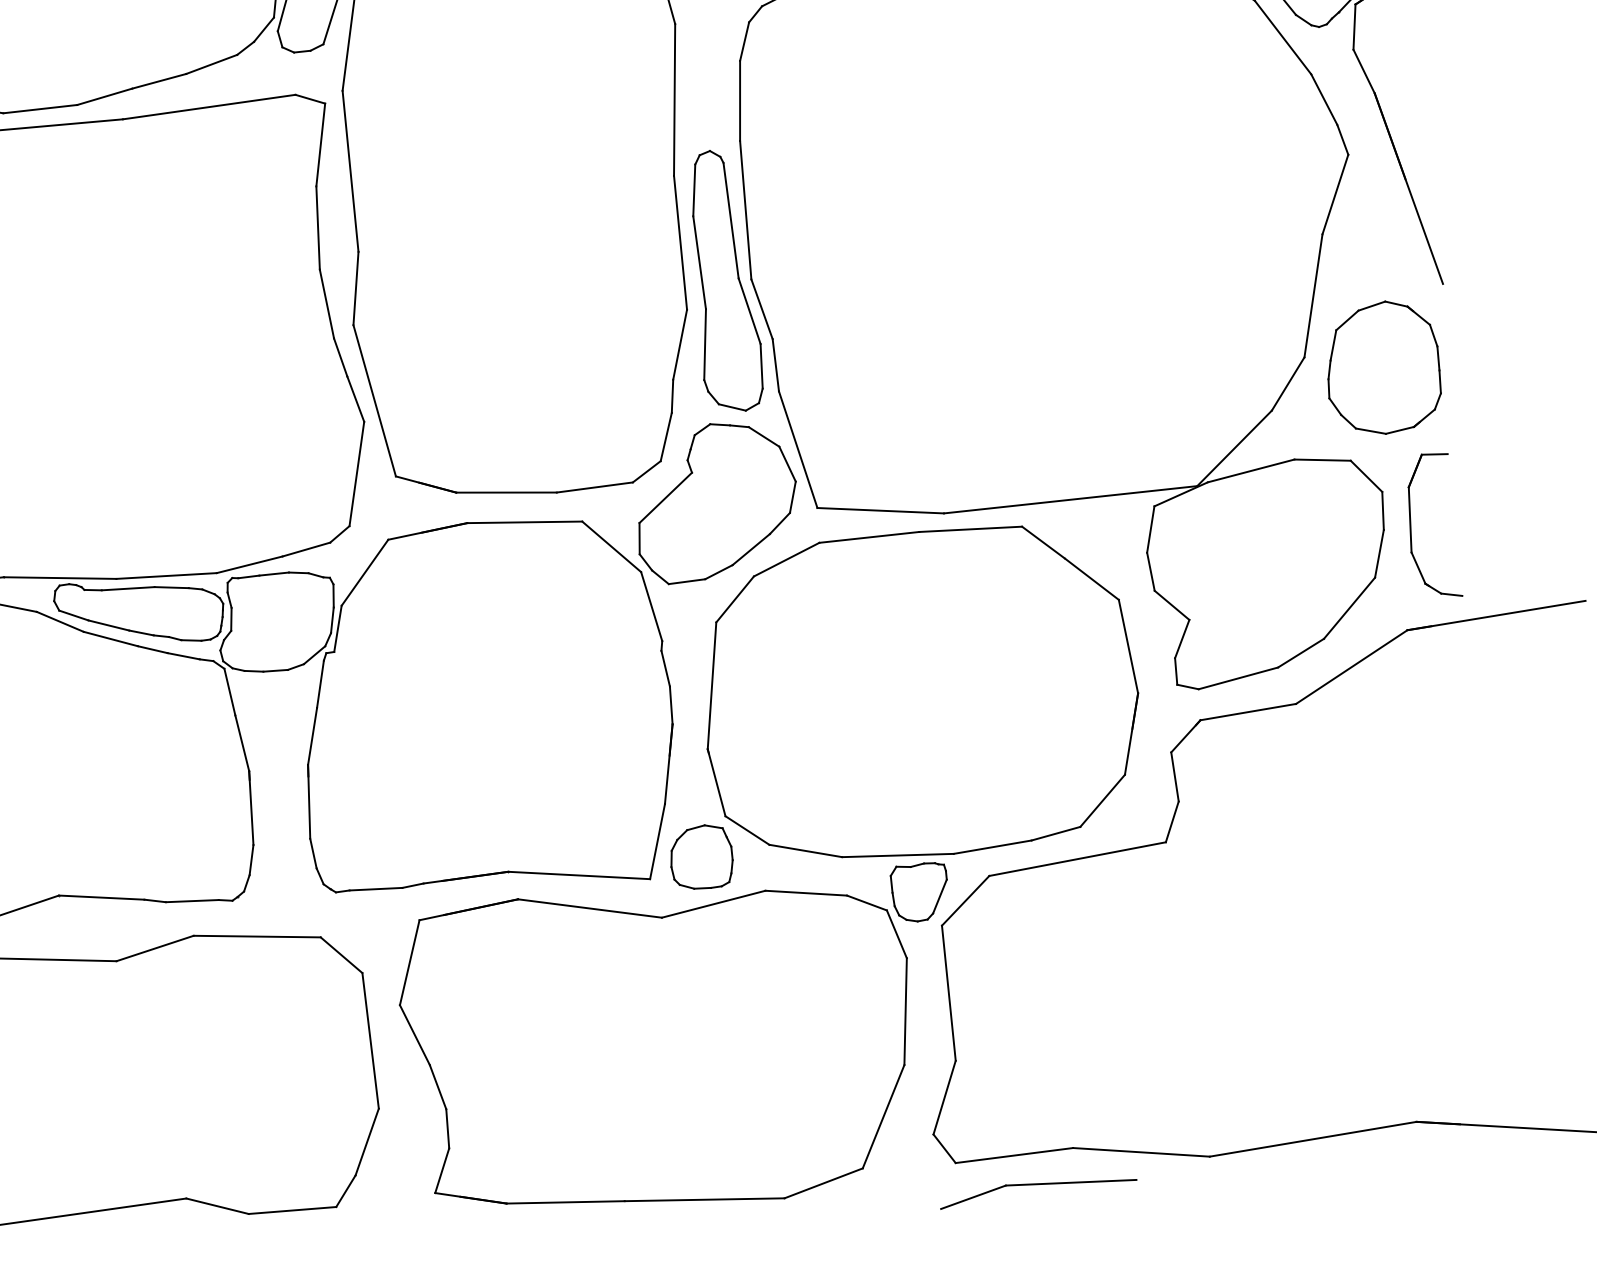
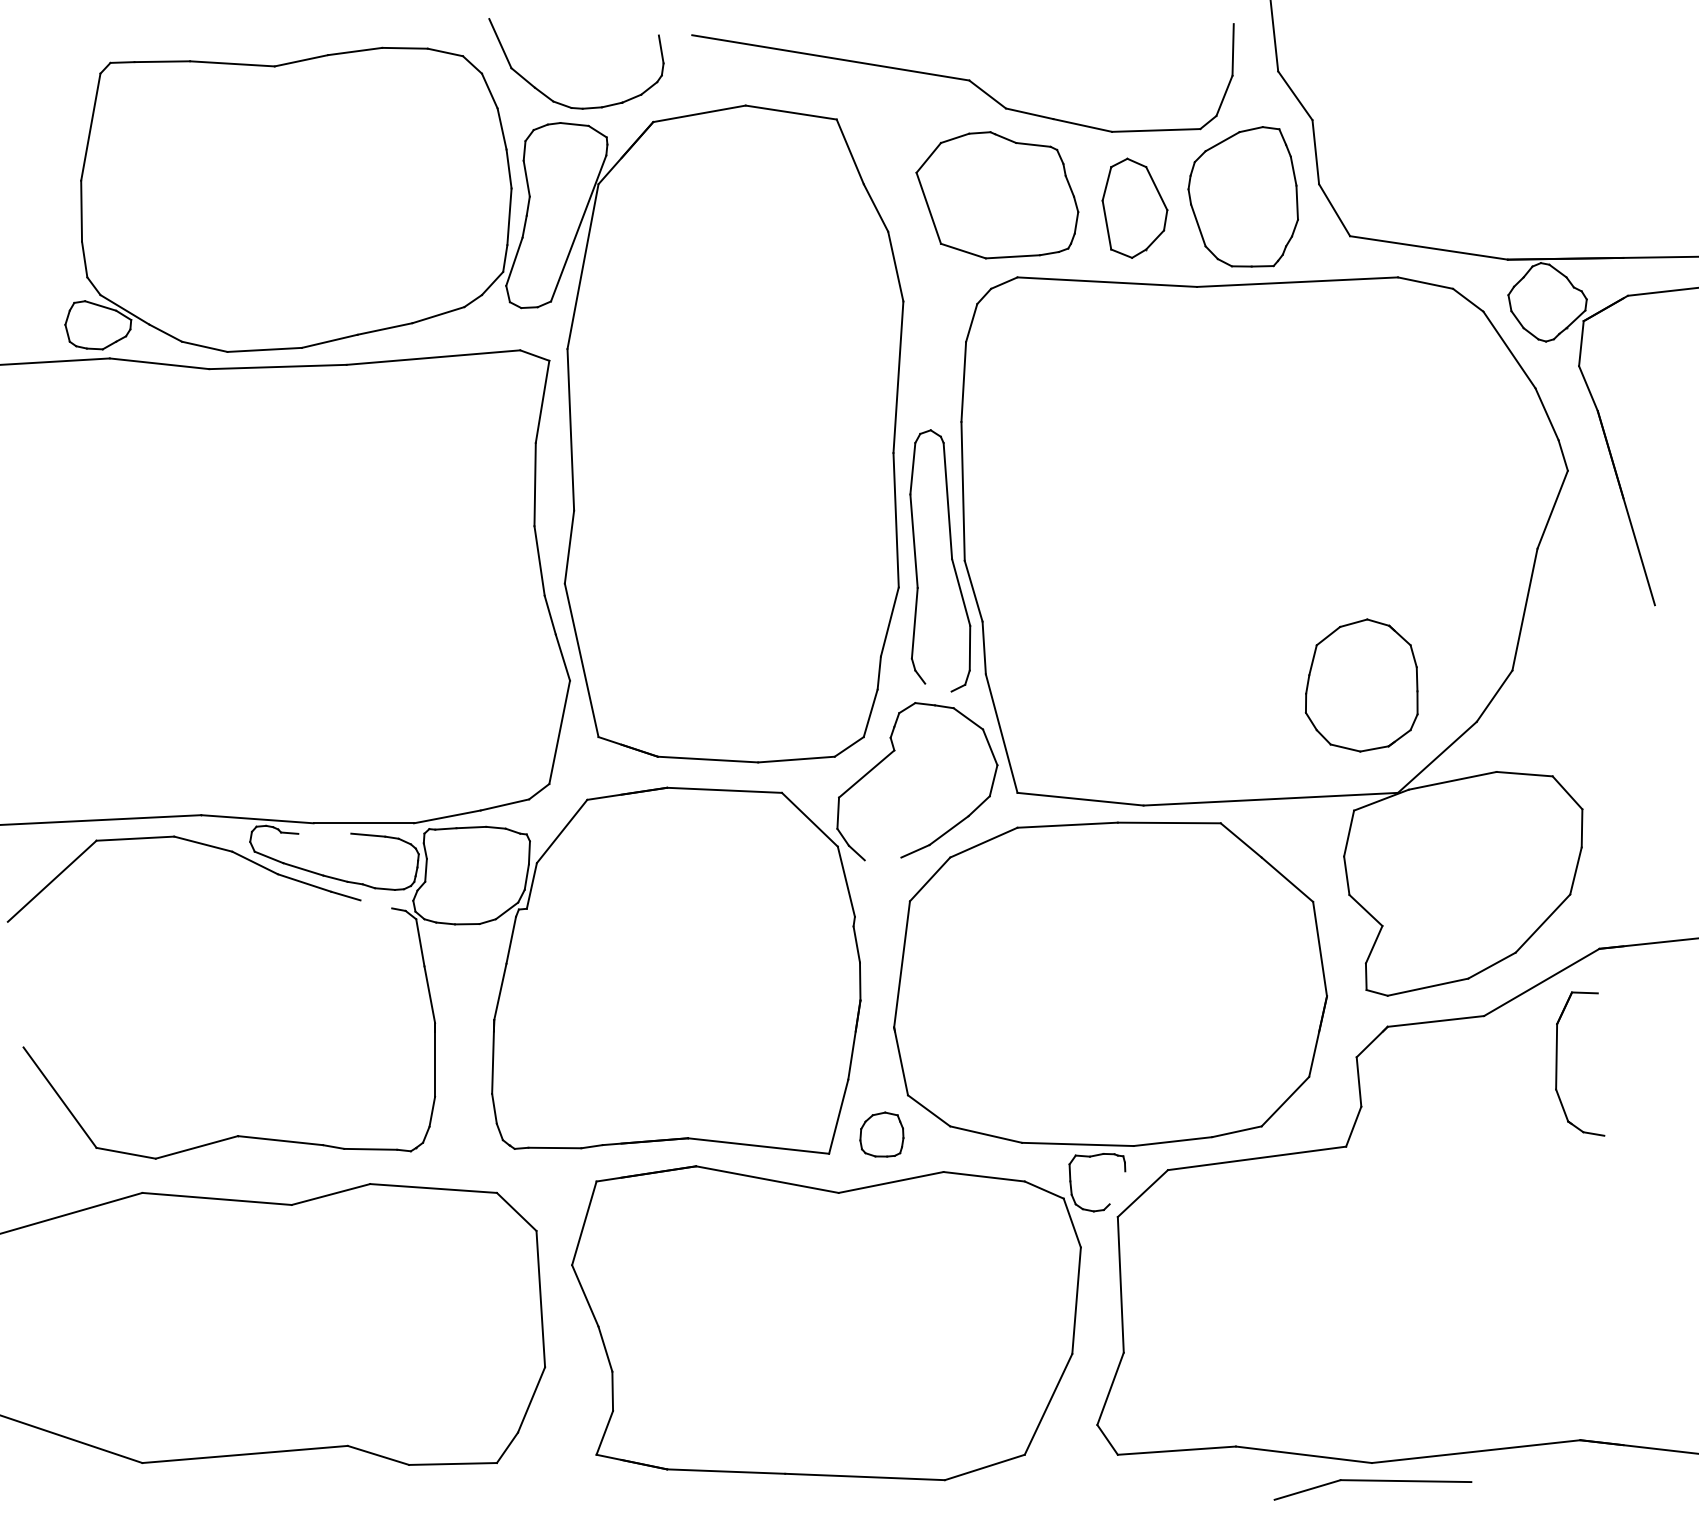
part: (1383, 367) -> (1361, 685), moved
line: (732, 407) -> (938, 687), removed
part: (1411, 526) -> (1557, 1063), moved
line: (686, 581) -> (882, 858), removed
line: (127, 588) -> (324, 833), removed
line: (183, 656) -> (376, 904), removed
part: (701, 856) -> (881, 1134), size x0.7
line: (939, 896) -> (1117, 1187), removed
part: (1037, 1185) -> (1372, 1481), moved

